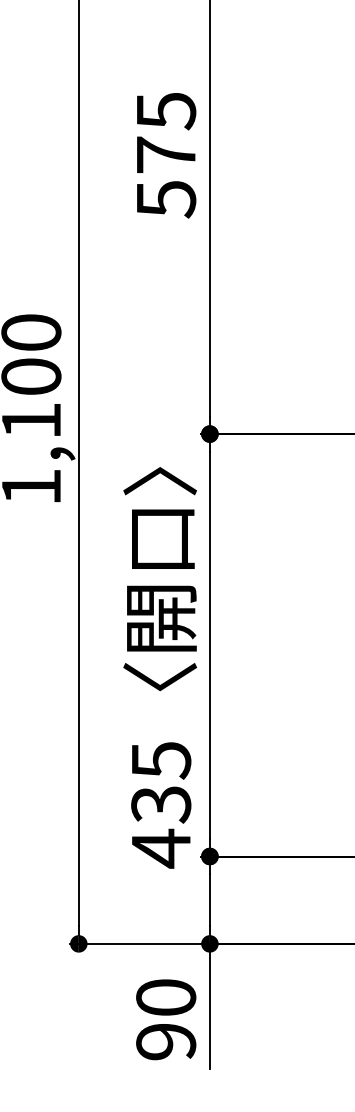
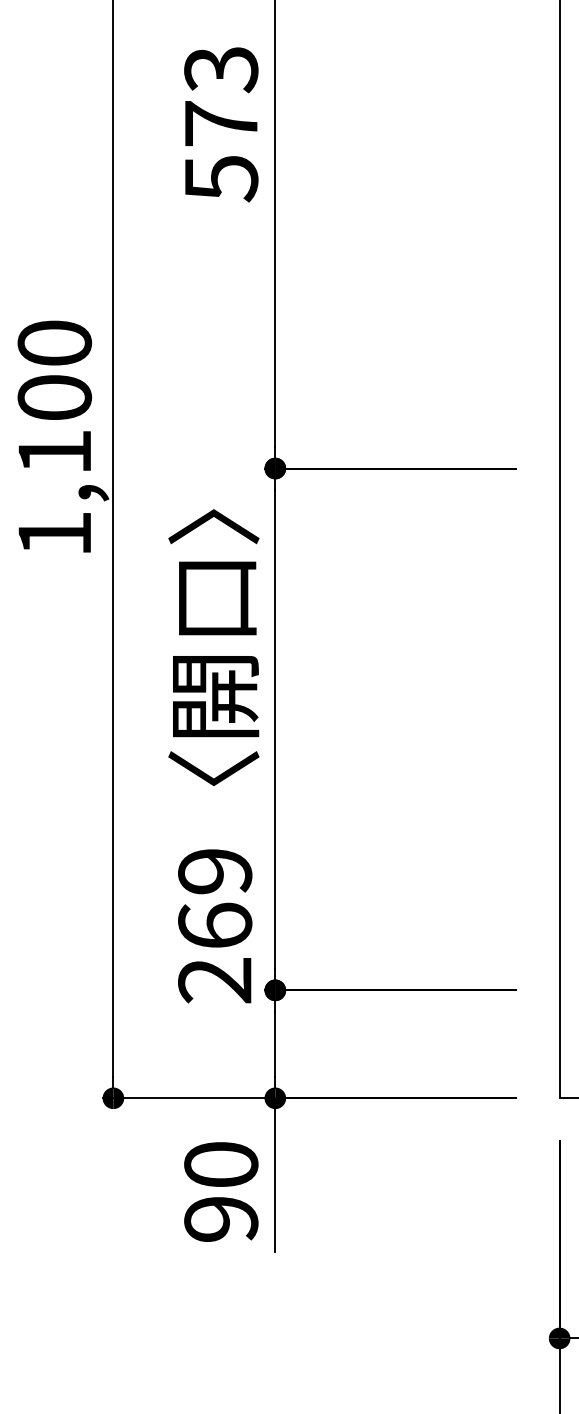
text: (166, 111) -> (221, 70), 575 -> 573
text: (161, 805) -> (215, 927), 435 -> 269

